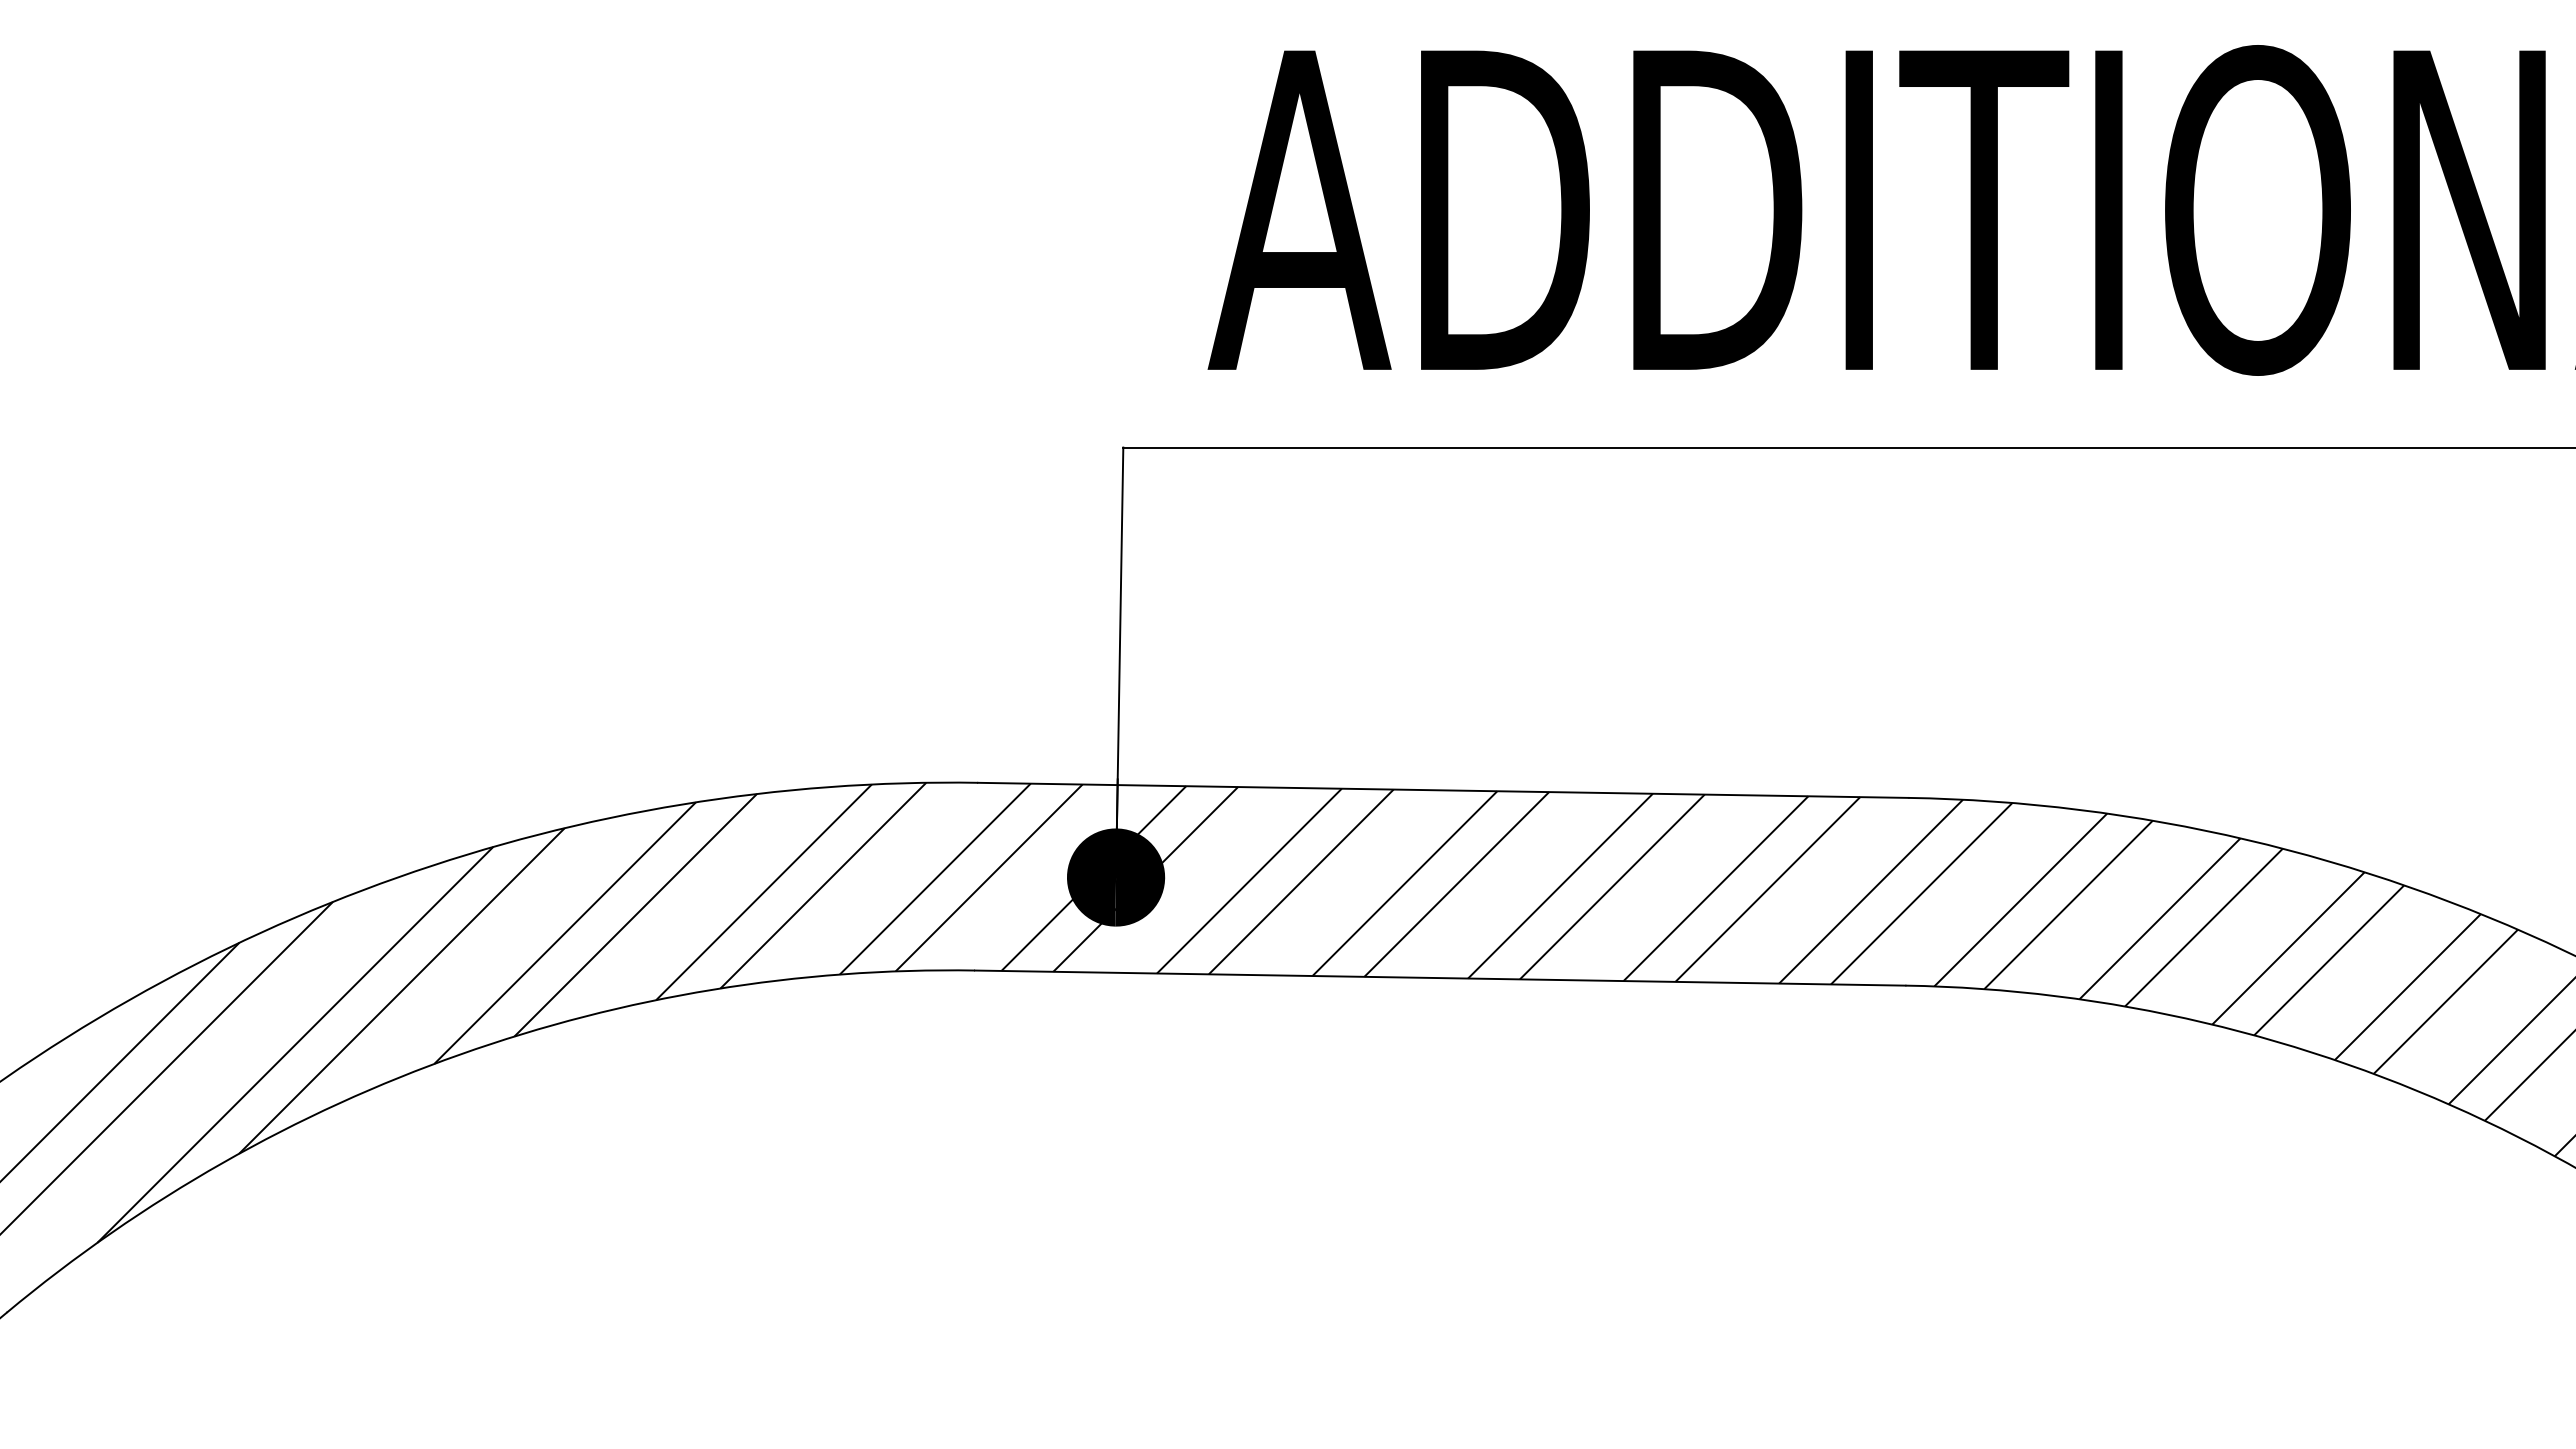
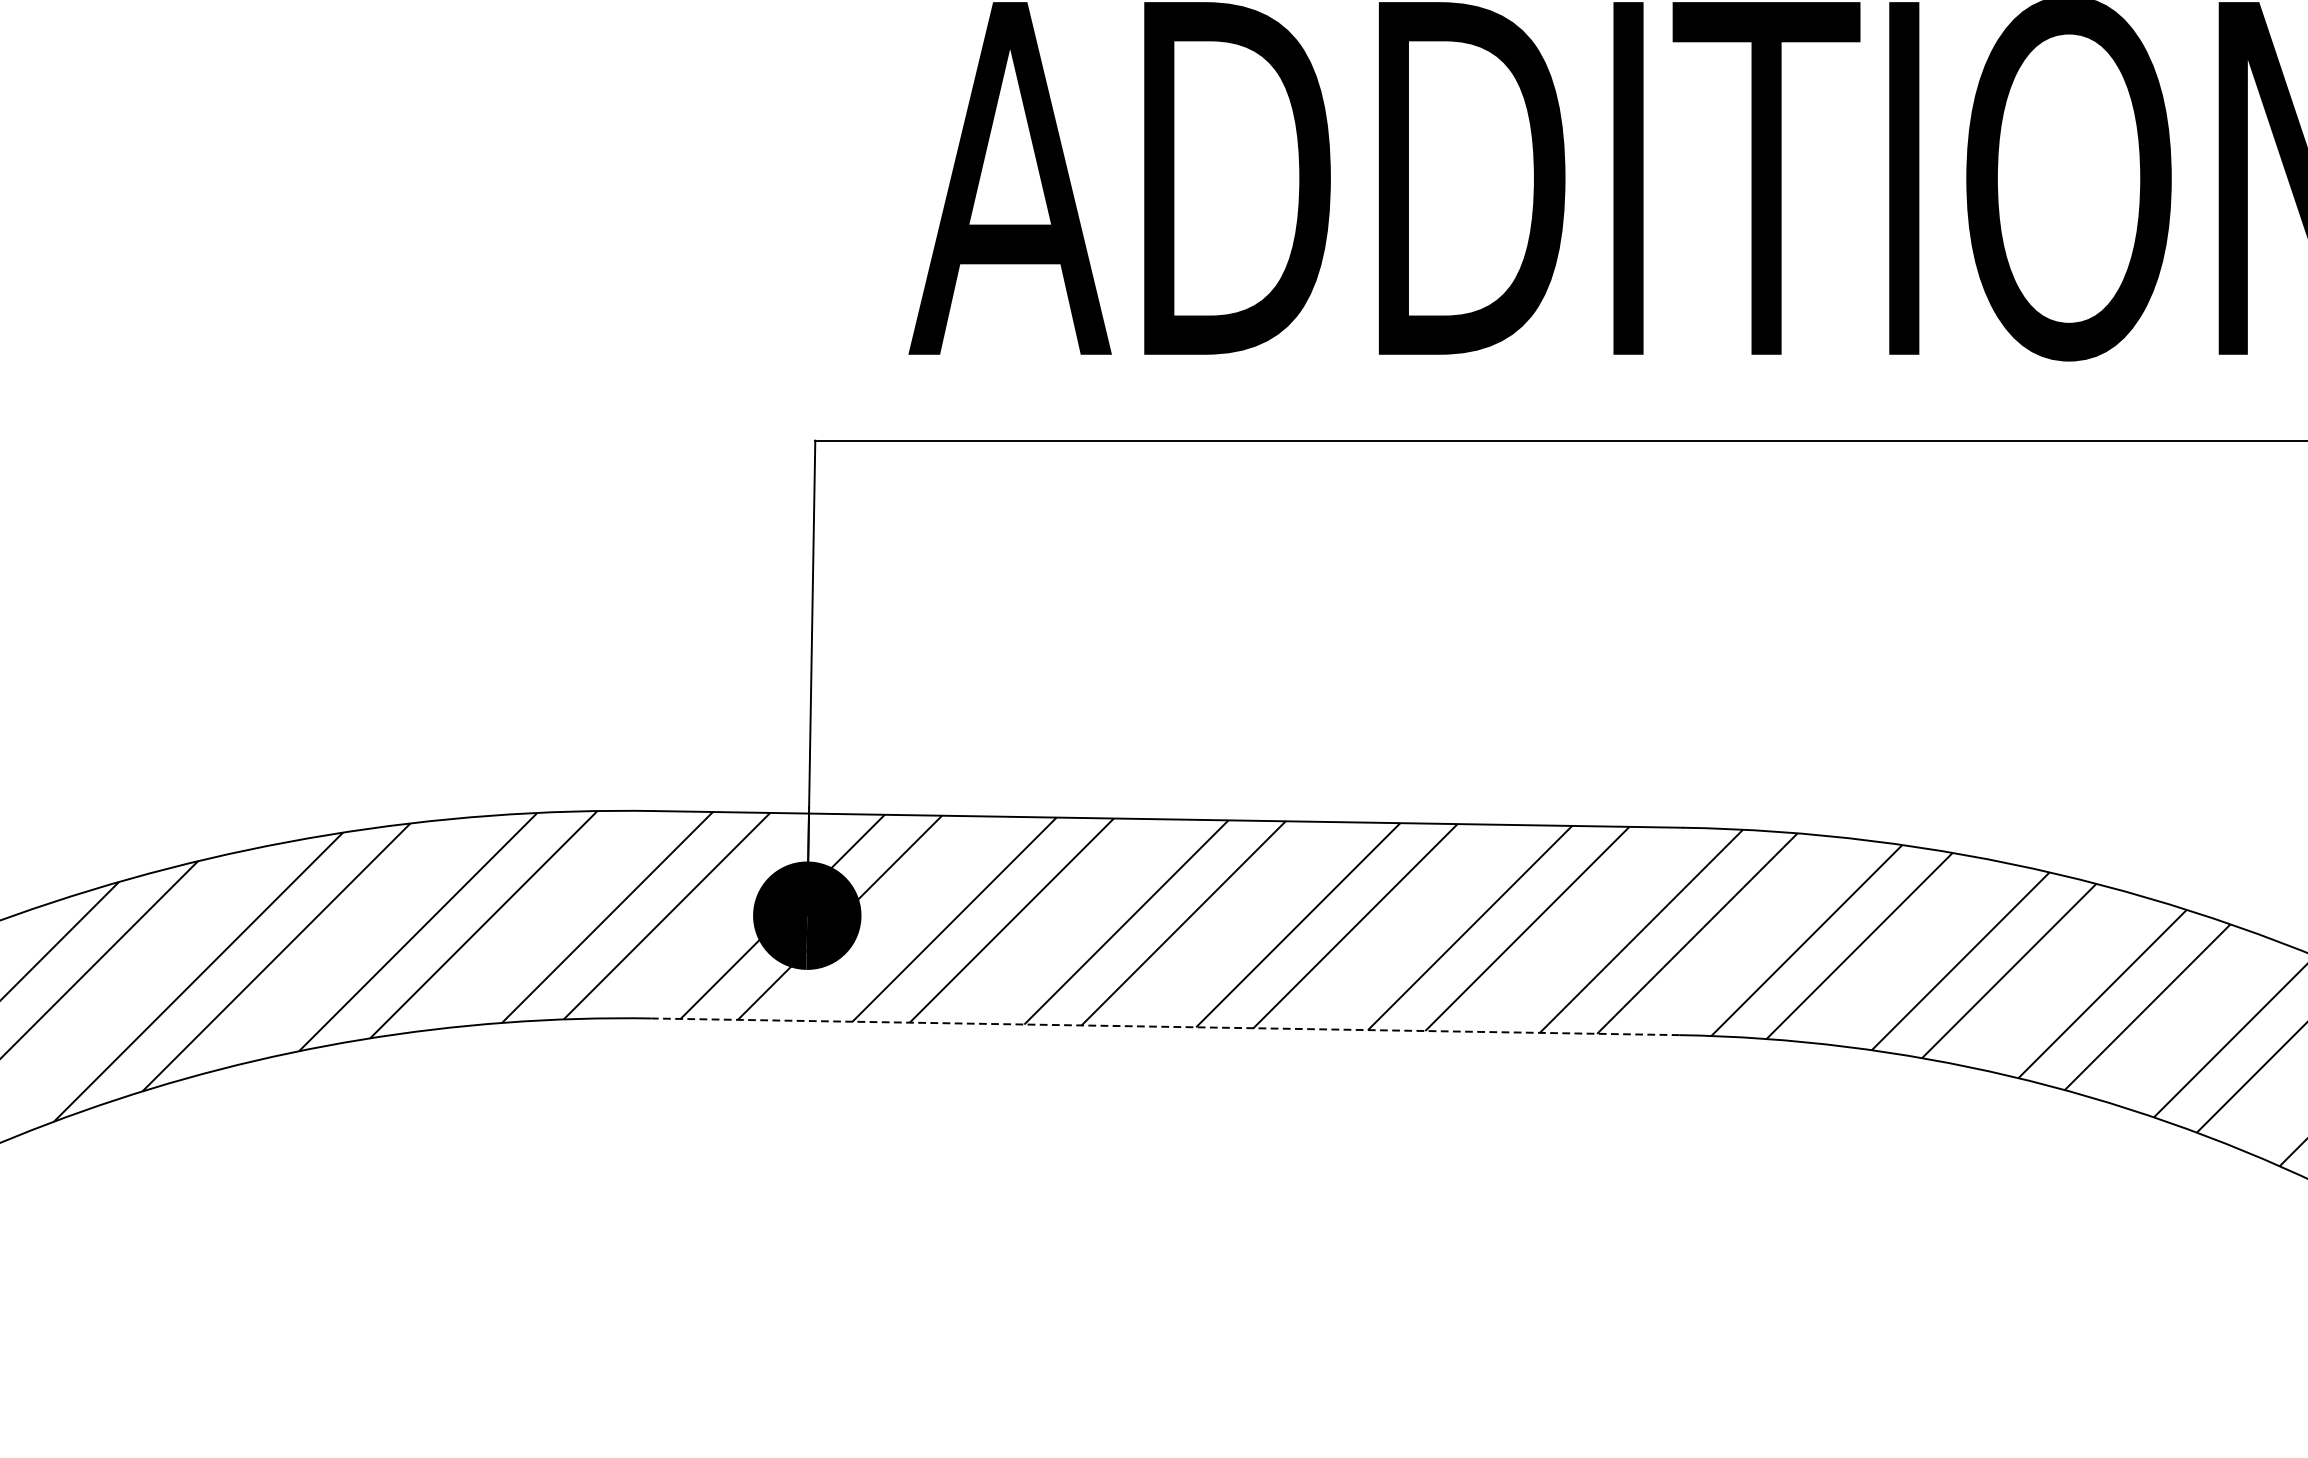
line: (1439, 978) -> (1164, 1027), solid -> dashed

